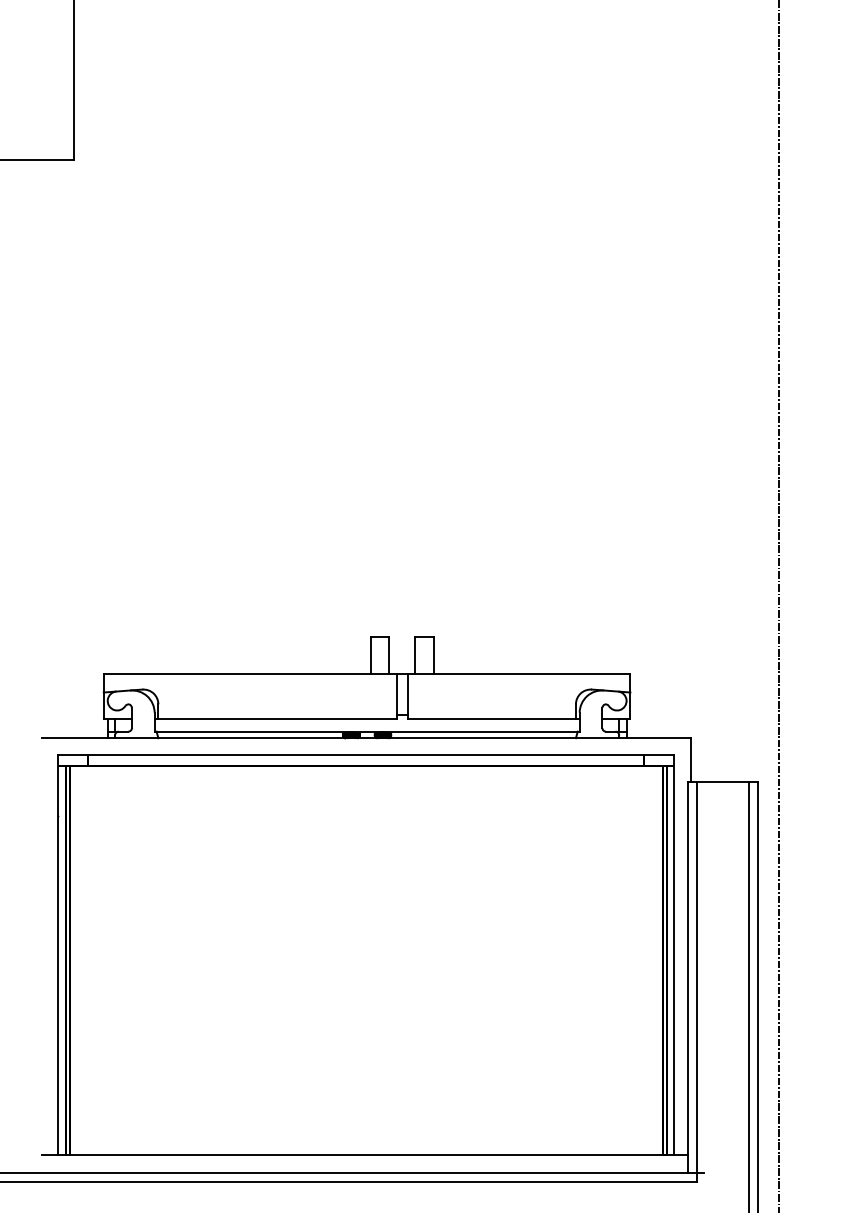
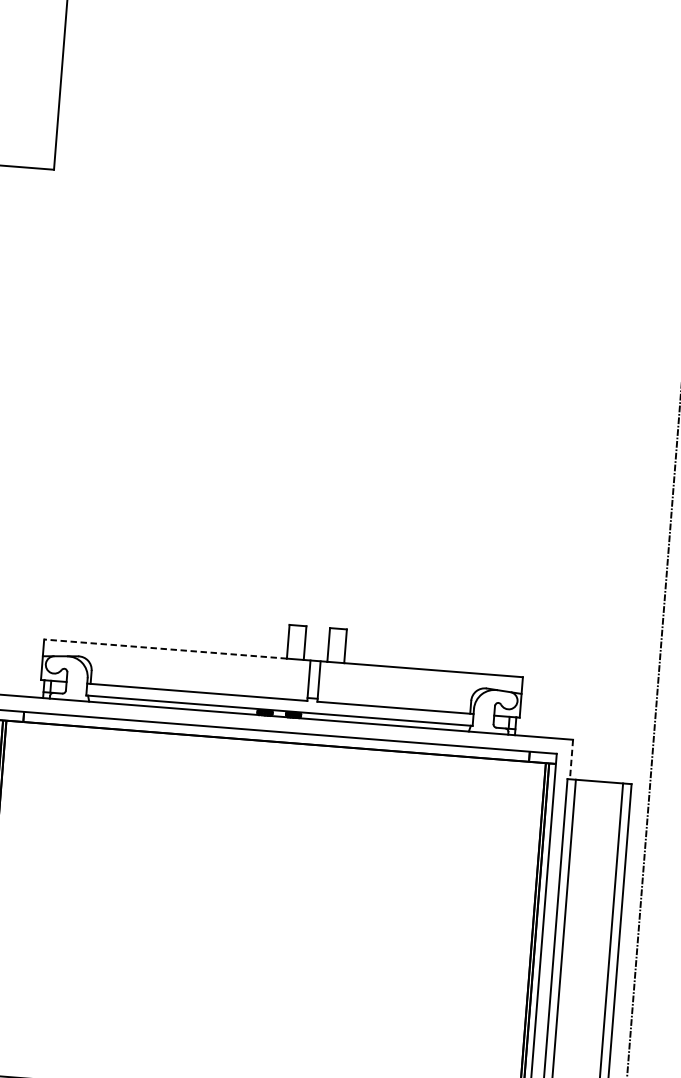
line: (237, 674) -> (165, 649), solid -> dashed
line: (690, 759) -> (571, 759), solid -> dashed

